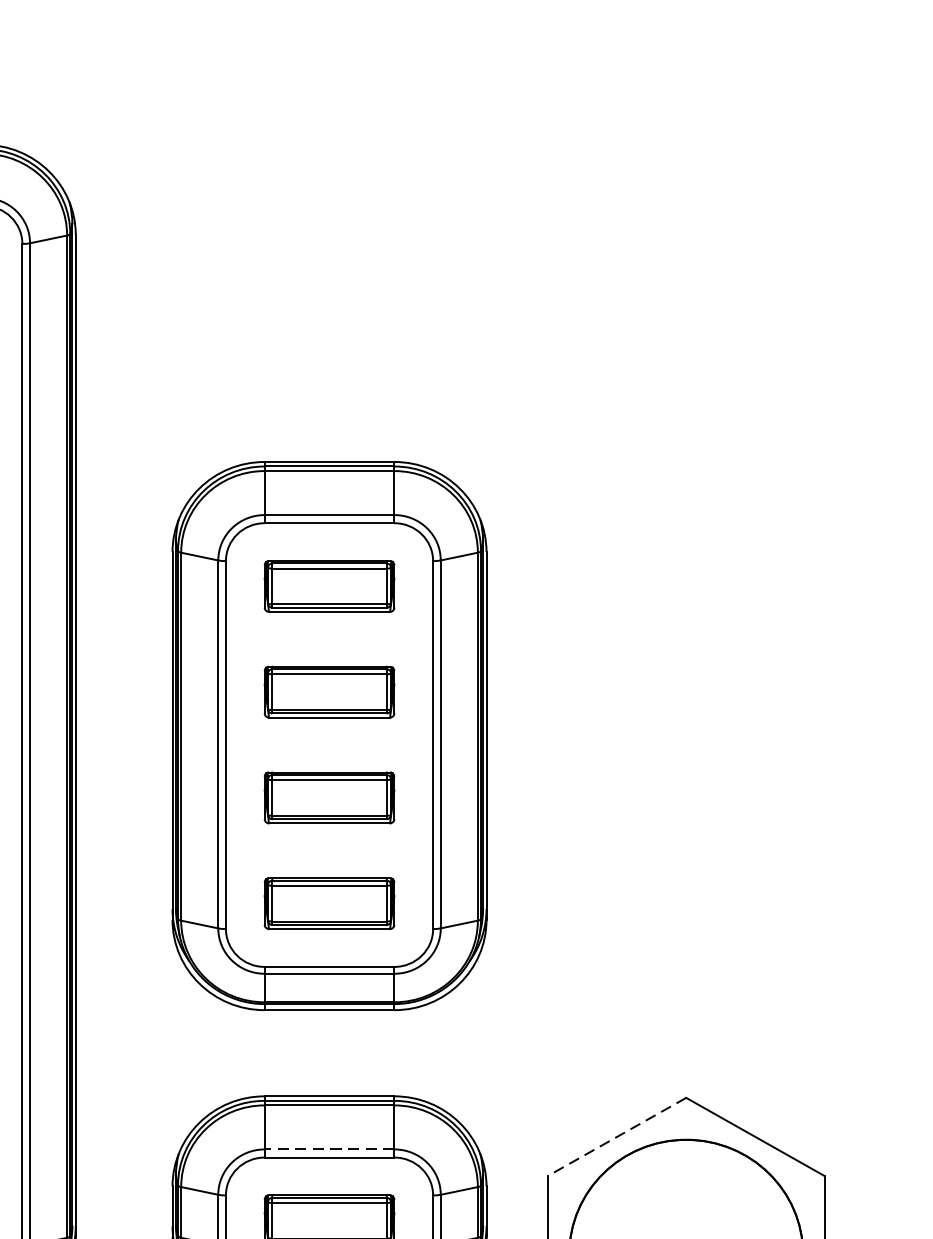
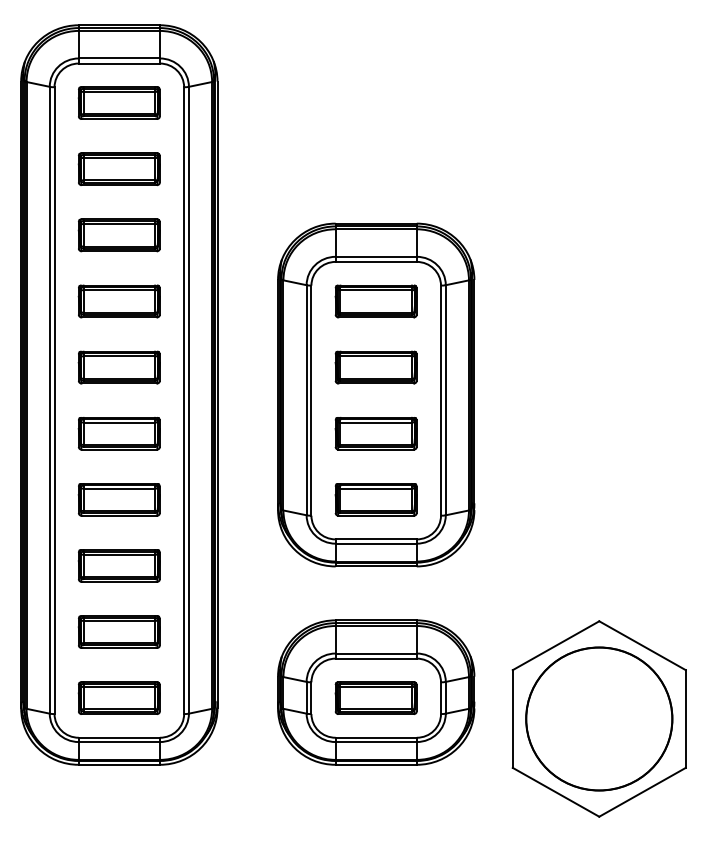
line: (617, 1136) -> (556, 645), dashed -> solid
line: (329, 1149) -> (376, 653), dashed -> solid

